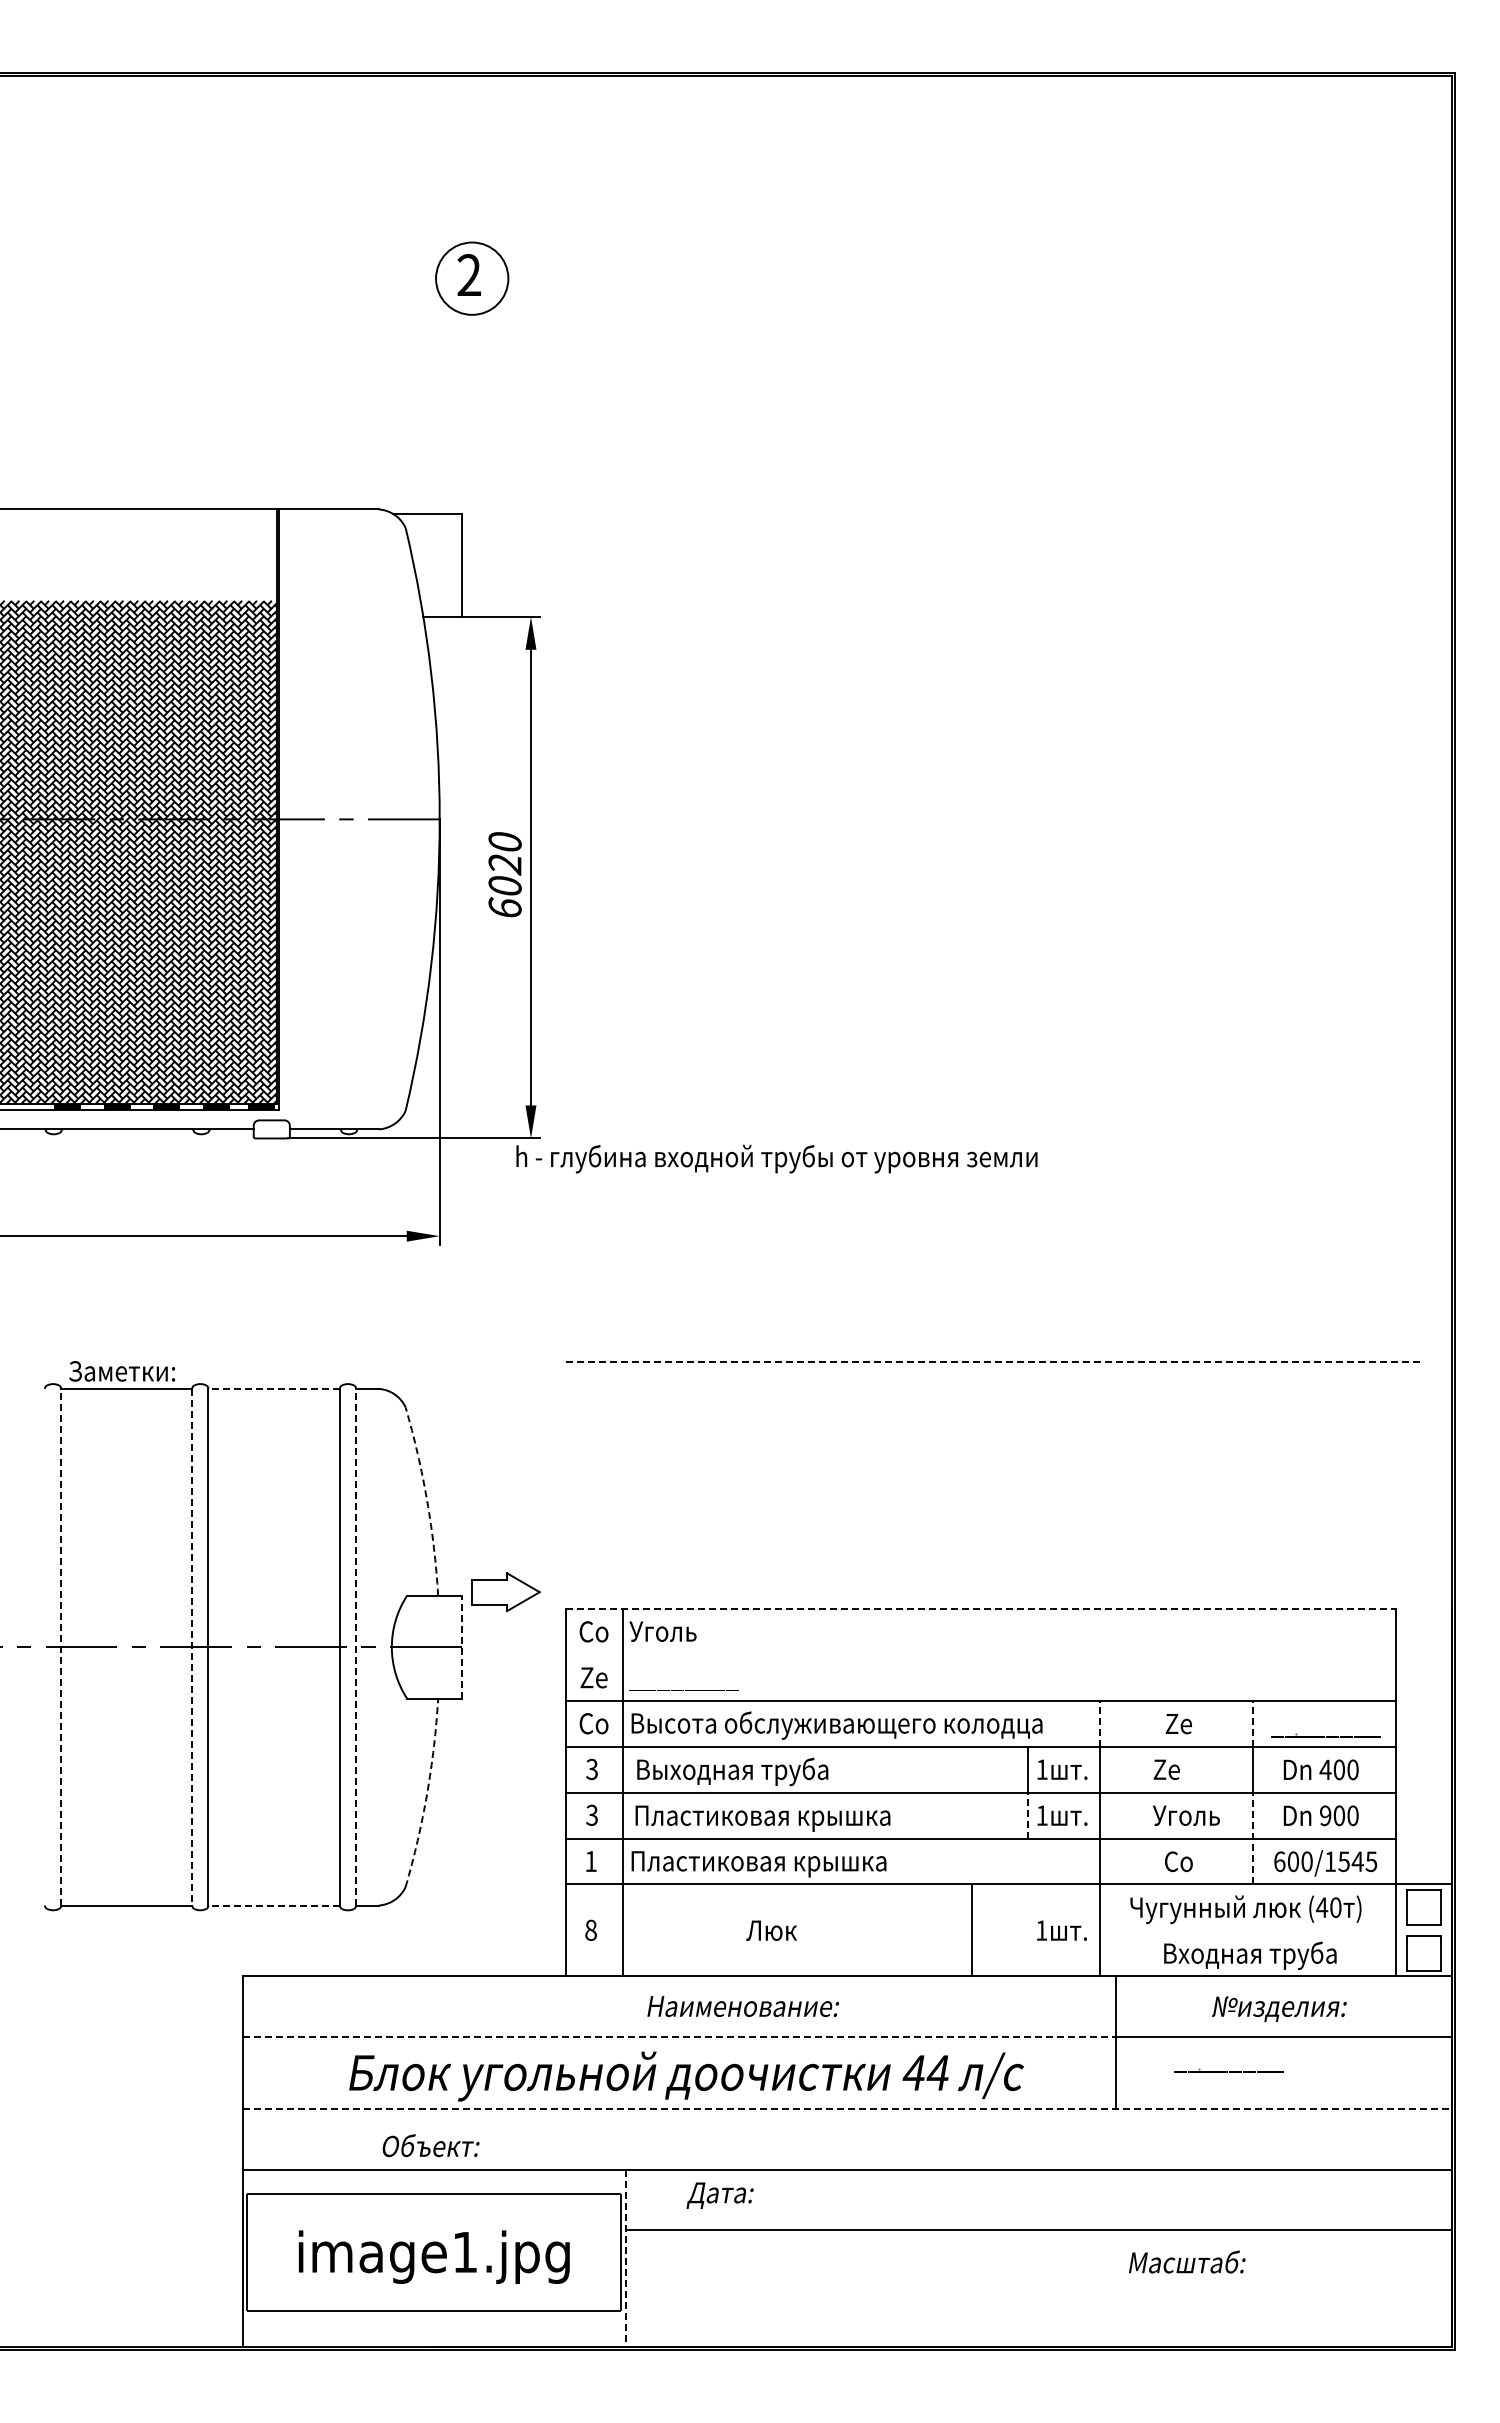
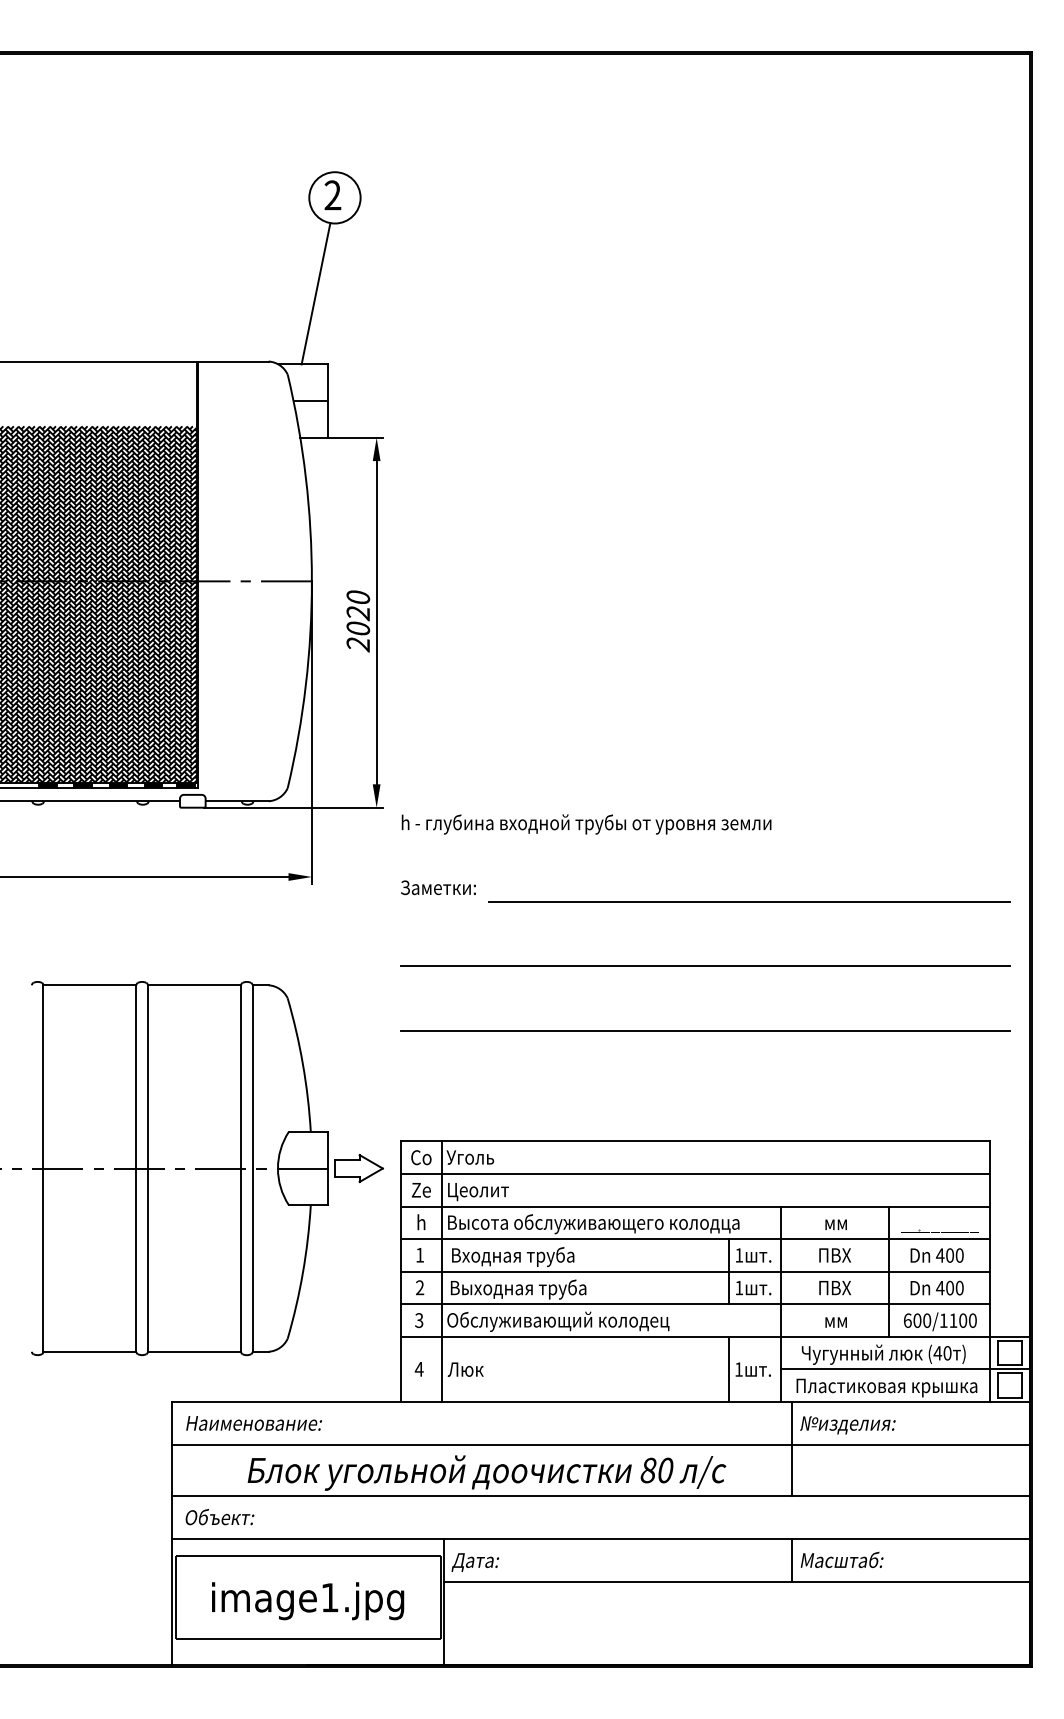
line: (445, 413) -> (316, 293), added
line: (437, 565) -> (310, 401), added
text: (504, 907) -> (357, 643), 6020 -> 2020
text: (776, 1158) -> (586, 824), moved
line: (1055, 1270) -> (748, 901), added
line: (994, 1362) -> (705, 966), dashed -> solid
text: (122, 1371) -> (438, 887), moved
line: (274, 1388) -> (194, 985), dashed -> solid
line: (994, 1453) -> (705, 1031), added
arc: (427, 1500) -> (303, 1064), dashed -> solid
part: (505, 1592) -> (358, 1168), moved
line: (981, 1608) -> (696, 1141), dashed -> solid
line: (61, 1646) -> (43, 1168), dashed -> solid
line: (356, 1646) -> (252, 1168), dashed -> solid
line: (192, 1647) -> (136, 1168), dashed -> solid
line: (461, 1647) -> (327, 1168), dashed -> solid
line: (980, 1654) -> (695, 1173), added
text: (683, 1680) -> (484, 1192), ________ -> Цеолит
text: (593, 1722) -> (420, 1221), Cо -> h
line: (1100, 1723) -> (780, 1222), dashed -> solid
line: (1252, 1723) -> (888, 1222), dashed -> solid
text: (1178, 1724) -> (835, 1223), Ze -> мм
text: (591, 1769) -> (419, 1255), 3 -> 1
text: (1176, 1769) -> (834, 1255), Ze -> ПВХ
text: (739, 1771) -> (524, 1256), Выходная труба -> Входная труба
arc: (427, 1793) -> (303, 1272), dashed -> solid
text: (591, 1815) -> (419, 1287), 3 -> 2
line: (1027, 1815) -> (728, 1287), dashed -> solid
text: (1185, 1815) -> (840, 1287), Уголь -> ПВХ
text: (1325, 1815) -> (940, 1287), 900 -> 400
text: (764, 1817) -> (542, 1289), Пластиковая крышка -> Выходная труба
line: (1252, 1838) -> (888, 1304), dashed -> solid
text: (590, 1861) -> (418, 1320), 1 -> 3
text: (1178, 1861) -> (835, 1320), Cо -> мм
text: (1357, 1861) -> (962, 1320), 600/1545 -> 600/1100
text: (786, 1863) -> (557, 1321), Пластиковая крышка -> Обслуживающий колодец
line: (274, 1905) -> (194, 1351), dashed -> solid
text: (590, 1929) -> (418, 1368), 8 -> 4
text: (771, 1930) -> (465, 1369), moved
line: (971, 1930) -> (728, 1369), moved
line: (1276, 1930) -> (905, 1369), added
text: (1250, 1955) -> (887, 1387), Входная труба -> Пластиковая крышка
text: (743, 2006) -> (254, 1423), moved
text: (1279, 2009) -> (847, 1425), moved
line: (679, 2036) -> (481, 1444), dashed -> solid
part: (1228, 2070) -> (871, 1468), removed
text: (925, 2072) -> (656, 1470), 44 -> 80
line: (847, 2109) -> (601, 1496), dashed -> solid
text: (430, 2145) -> (219, 1517), moved
text: (719, 2195) -> (474, 1562), moved
line: (1116, 2199) -> (791, 1560), added
line: (626, 2258) -> (444, 1602), dashed -> solid
text: (1187, 2261) -> (842, 1559), moved

